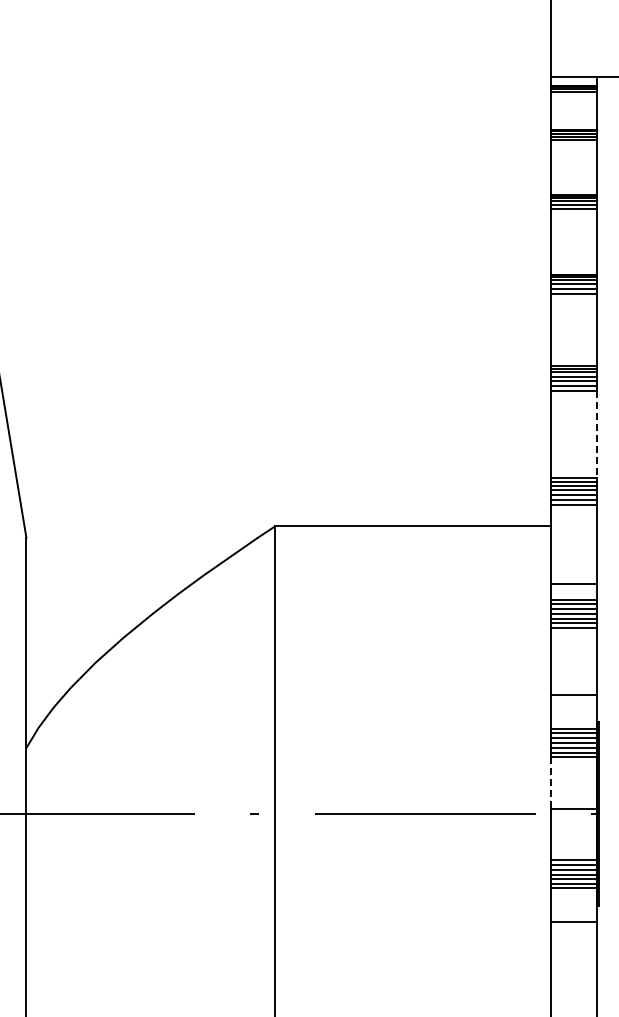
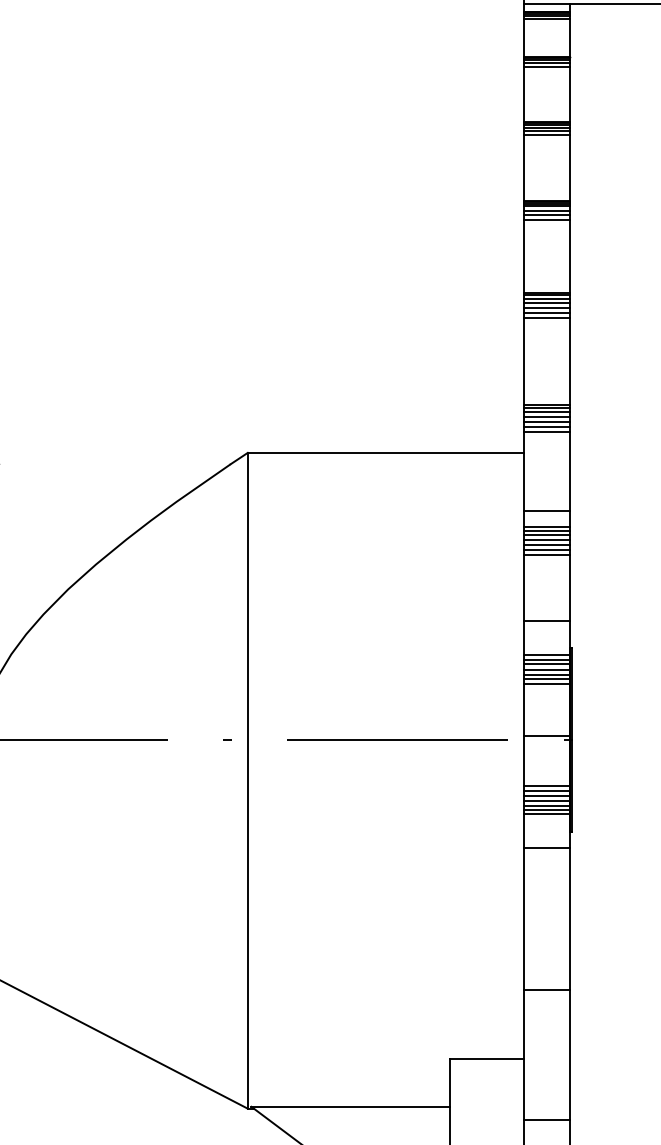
line: (597, 435) -> (570, 361), dashed -> solid
line: (550, 784) -> (523, 710), dashed -> solid

